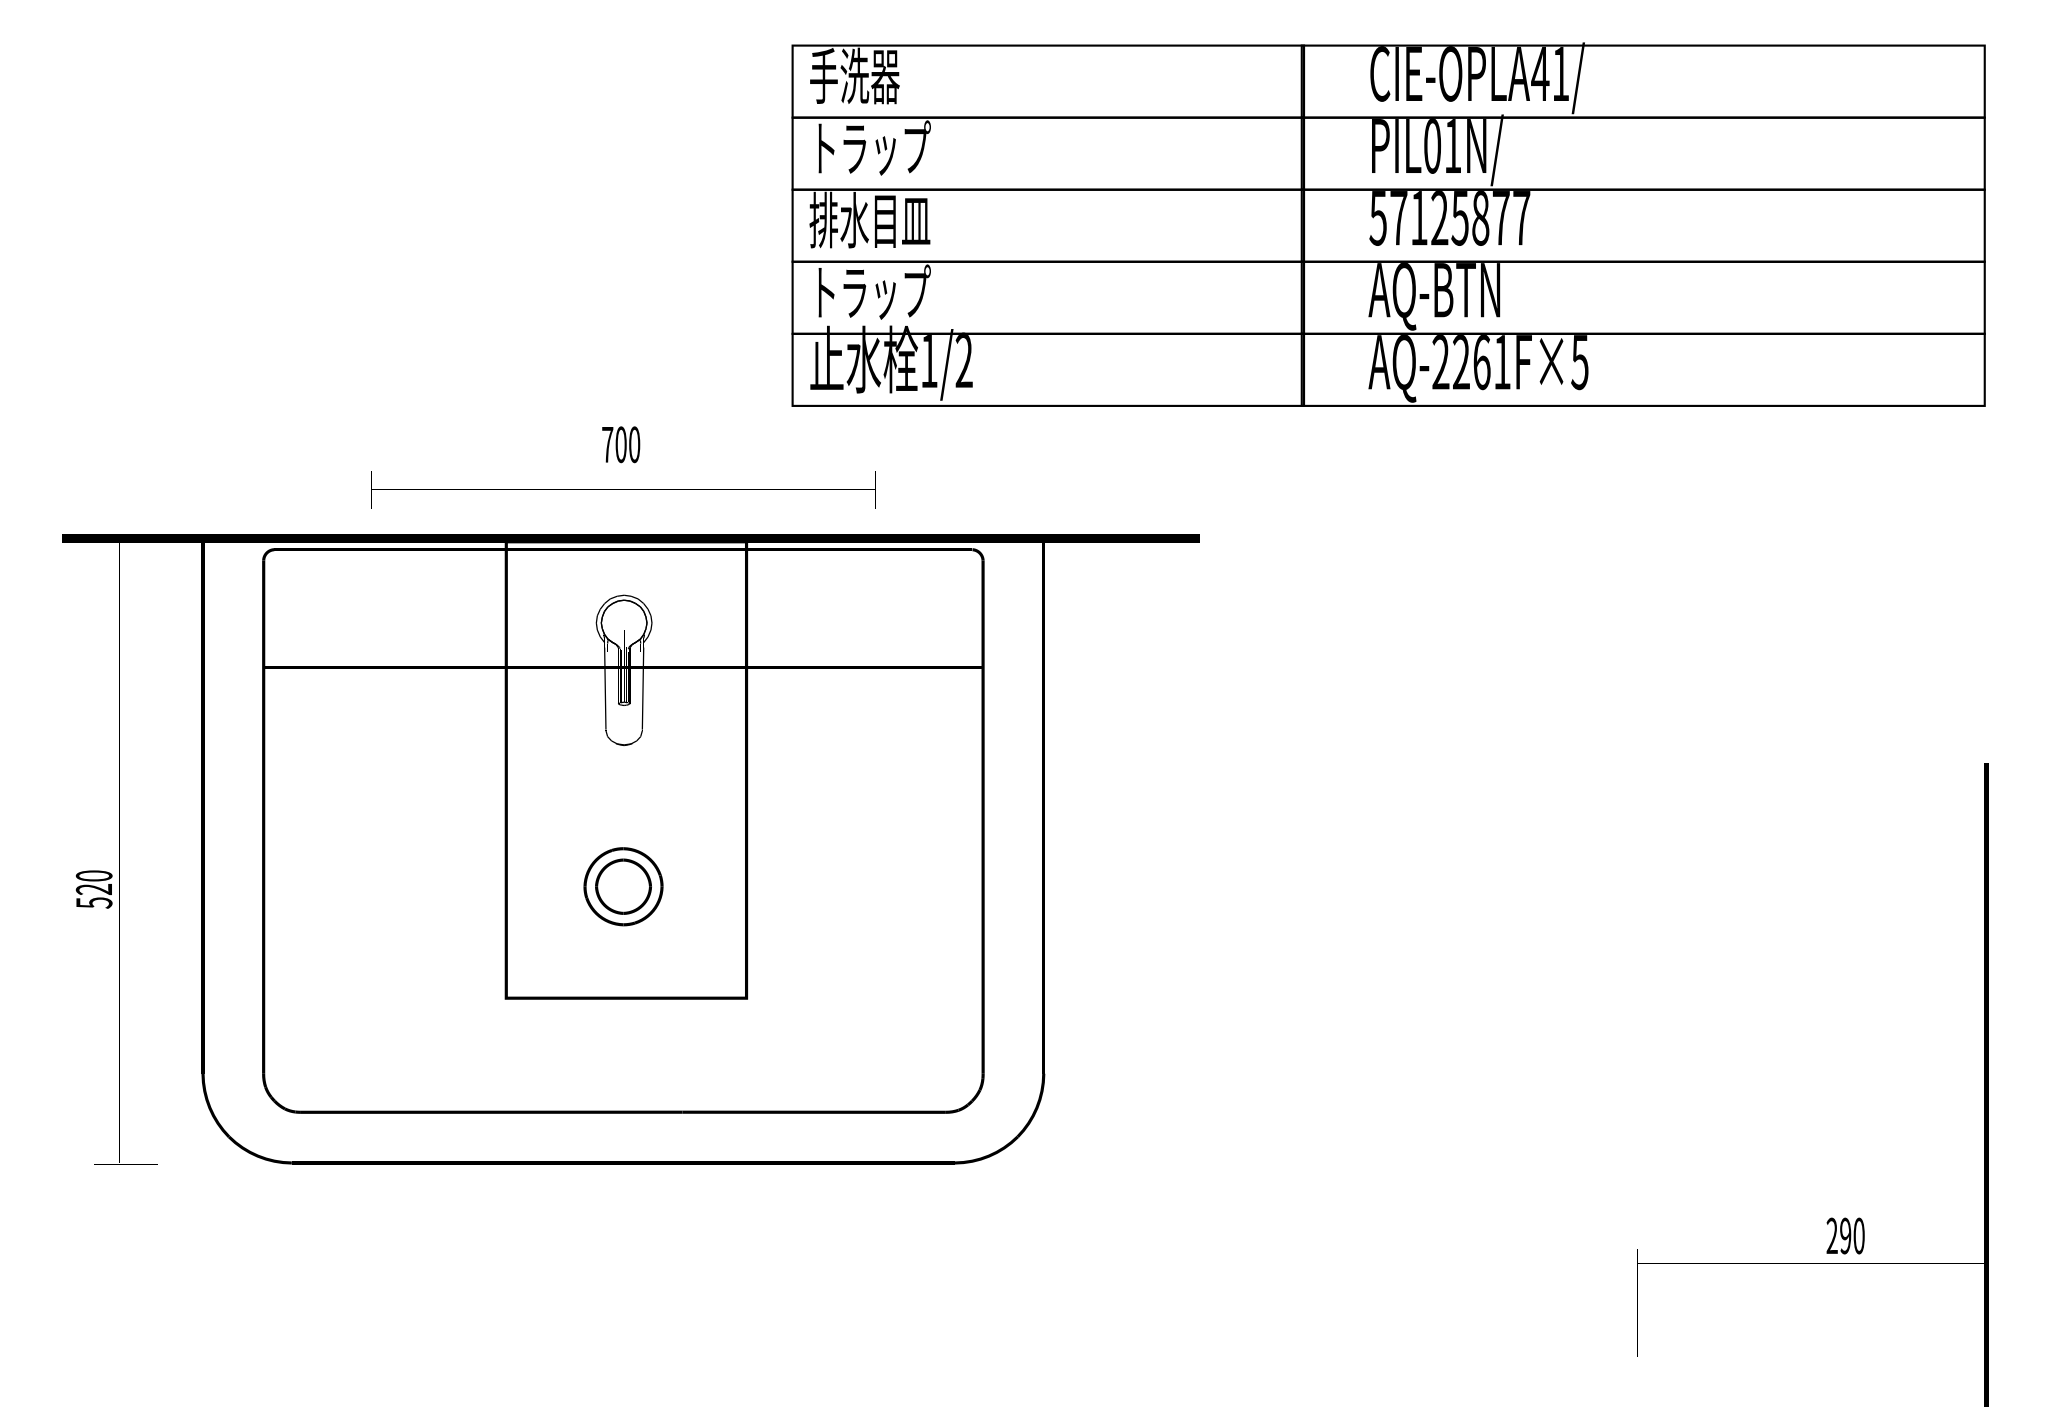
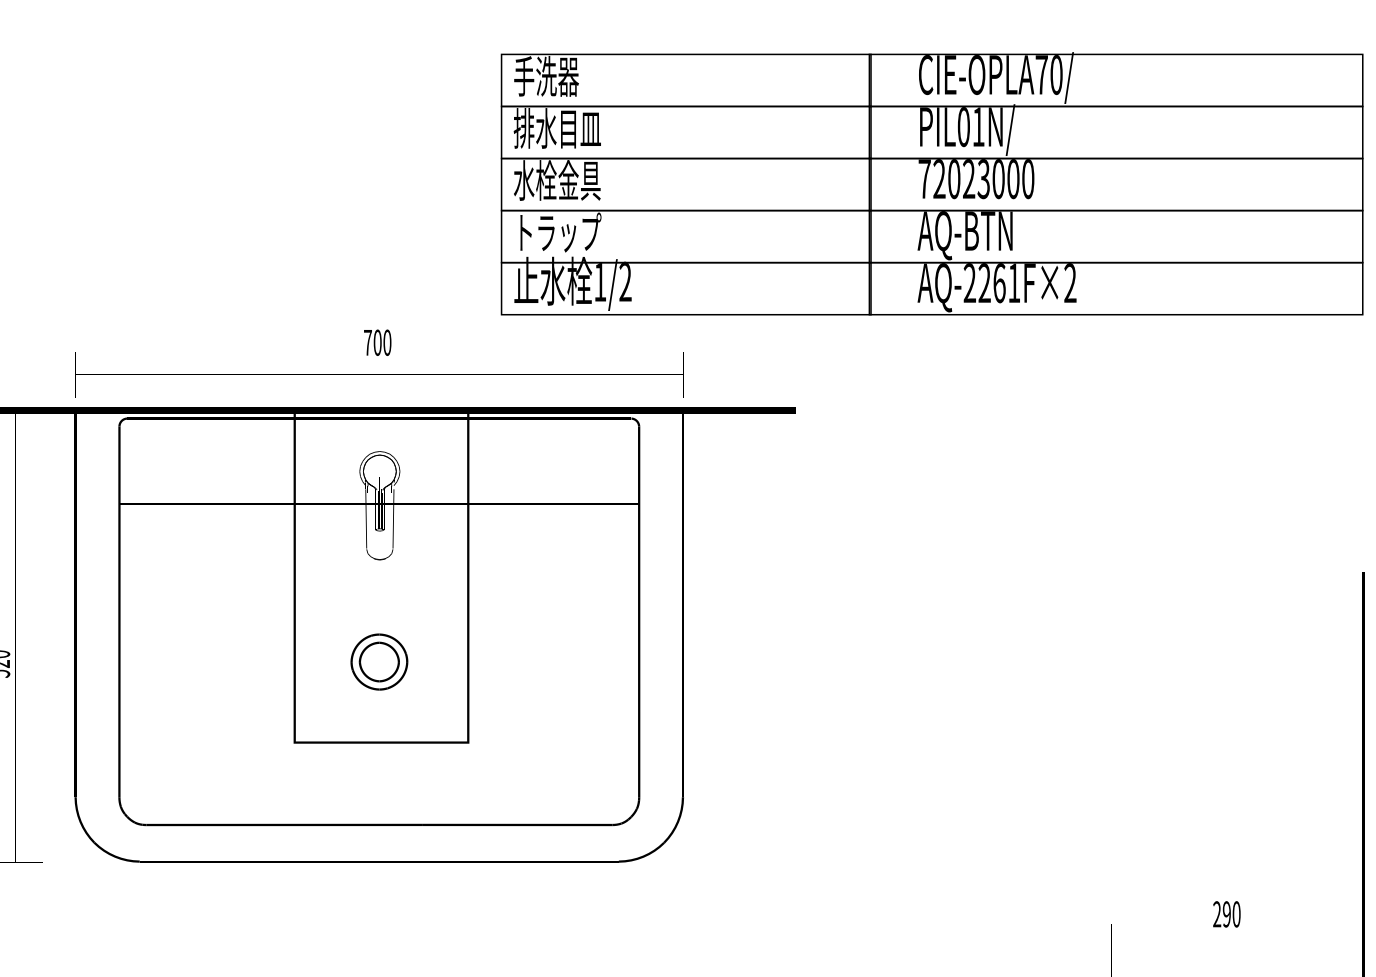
text: (1550, 73) -> (1049, 74), CIE-OPLA41/ -> CIE-OPLA70/
text: (869, 147) -> (557, 128), トラップ -> 排水目皿
text: (1449, 218) -> (976, 179), 57125877 -> 72023000
text: (869, 219) -> (557, 180), 排水目皿 -> 水栓金具
text: (1579, 362) -> (1070, 283), AQ-2261F×5 -> AQ-2261F×2
part: (623, 489) -> (379, 375), size x1.67
text: (1845, 1235) -> (1226, 914), moved

